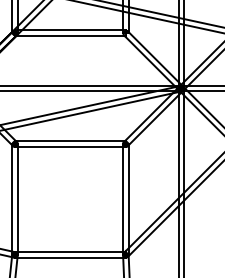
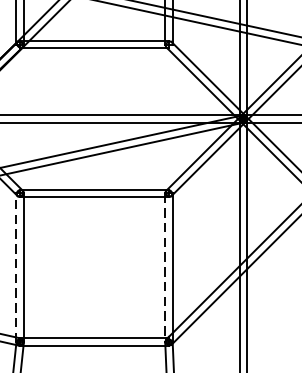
line: (12, 199) -> (16, 267), solid -> dashed
line: (123, 200) -> (165, 269), solid -> dashed

